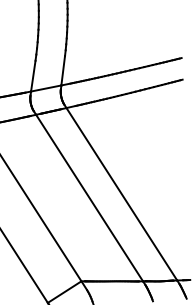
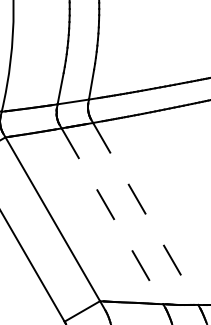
line: (121, 194) -> (145, 214), solid -> dashed
line: (89, 198) -> (112, 216), solid -> dashed

